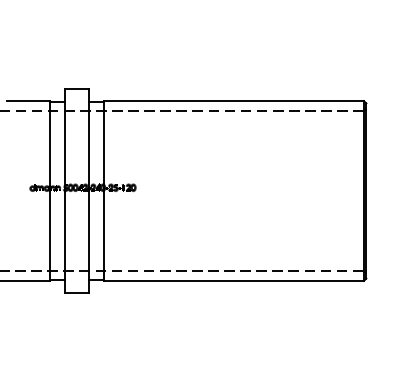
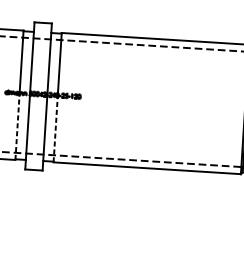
line: (50, 235) -> (17, 127), solid -> dashed
line: (103, 235) -> (55, 129), solid -> dashed

